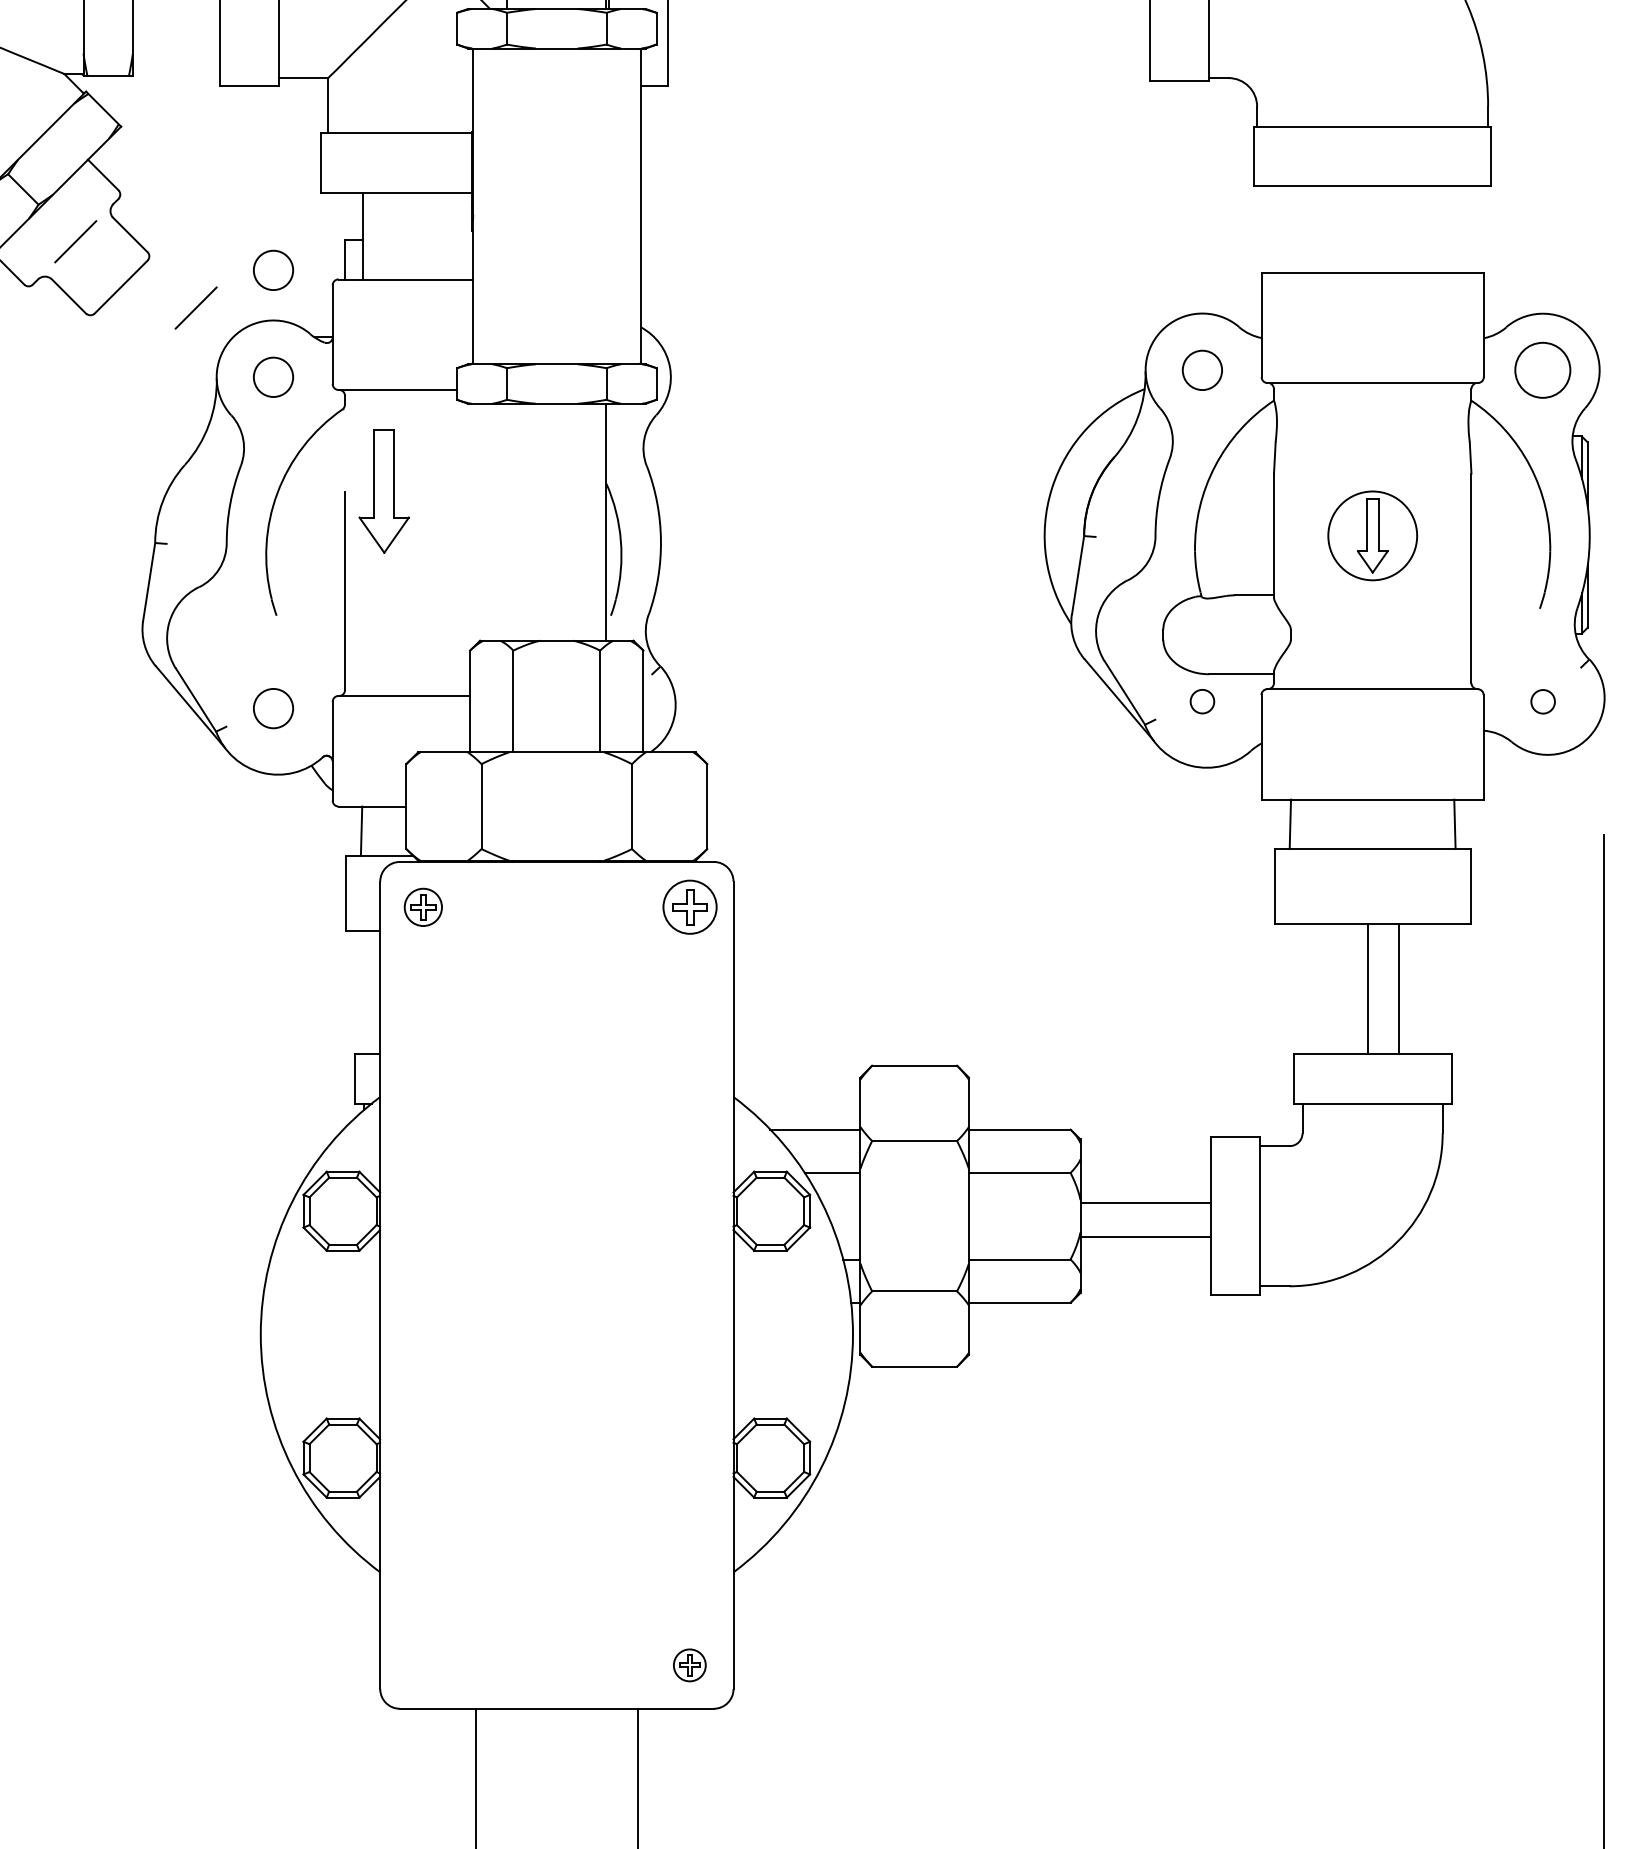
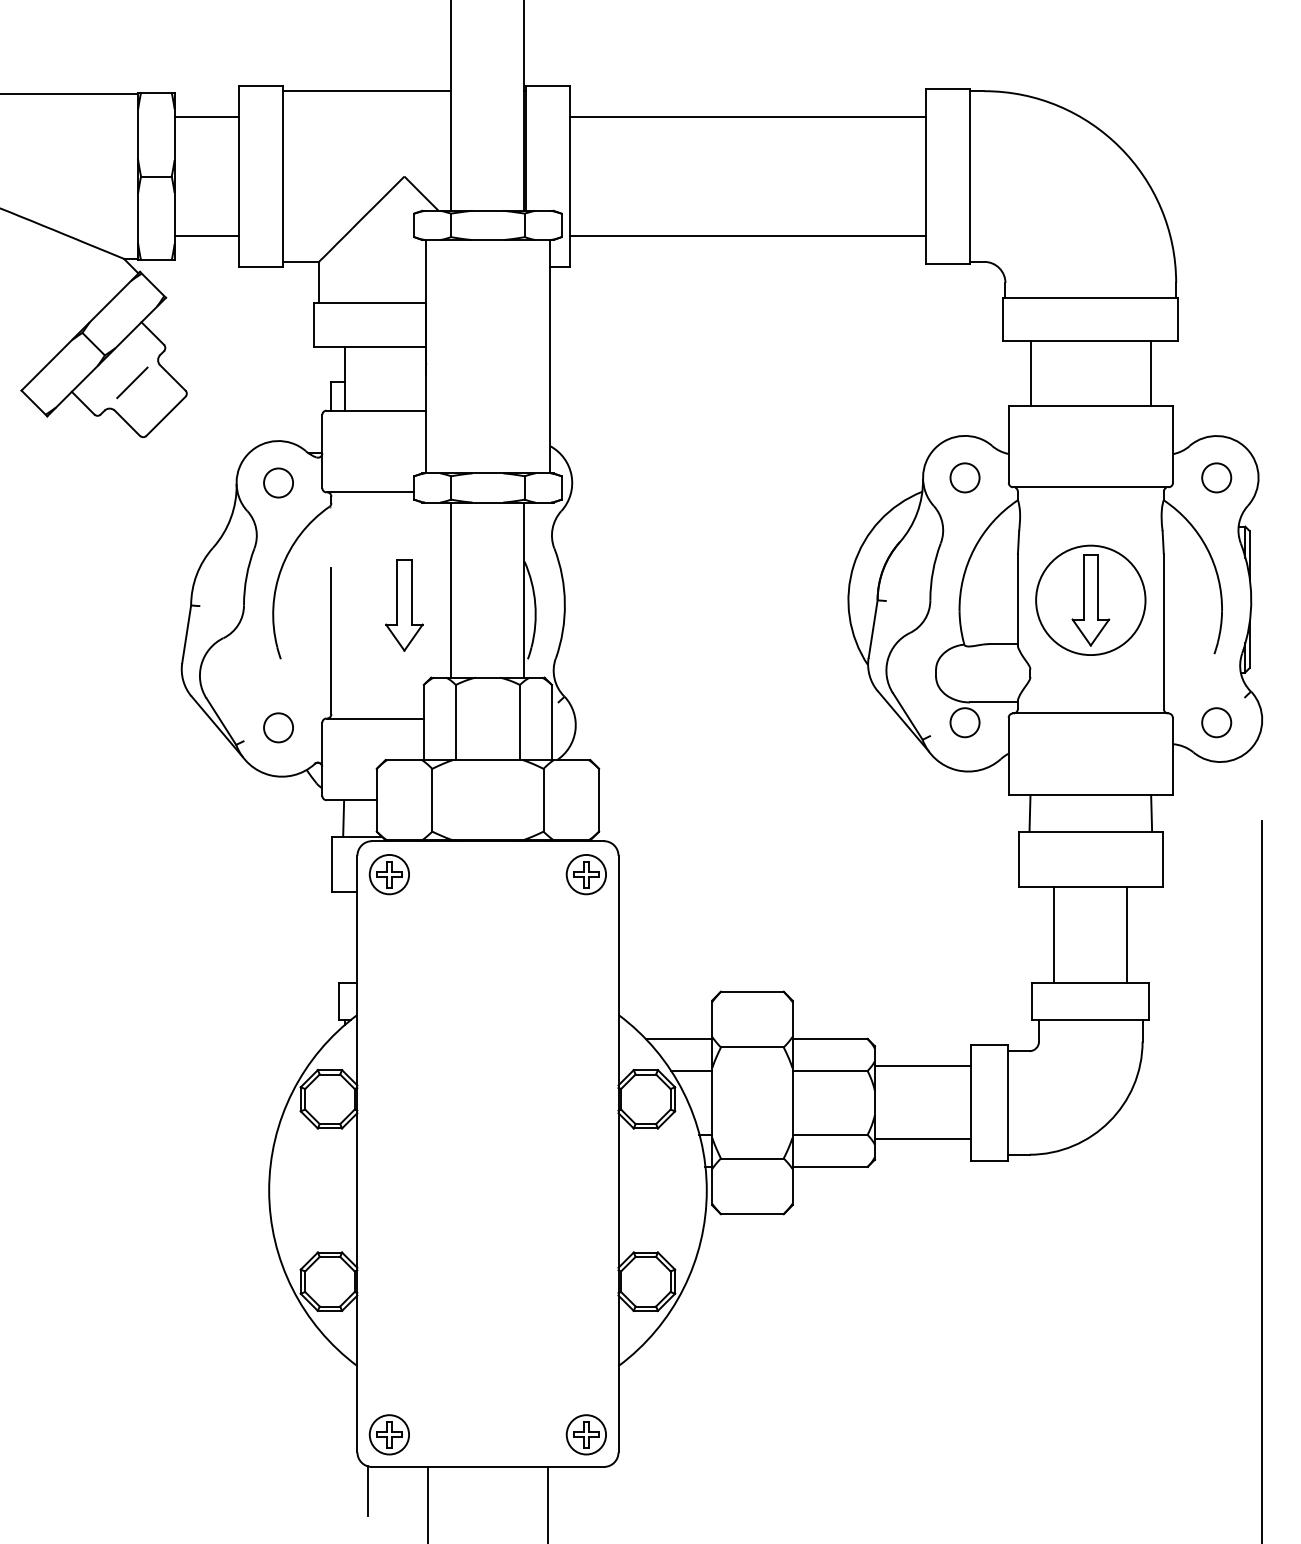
line: (175, 43) -> (206, 236), added
line: (908, 43) -> (747, 236), added
line: (1291, 229) -> (1030, 373), added
line: (1453, 229) -> (1150, 373), added
circle: (273, 269) -> (278, 403), removed
line: (196, 307) -> (221, 431), removed
circle: (1542, 369) -> (1216, 477), size x0.71
part: (384, 491) -> (404, 605), moved
line: (507, 521) -> (451, 589), added
part: (1372, 534) -> (1090, 599), size x1.67
circle: (1201, 701) -> (964, 722), size x1.67
circle: (1542, 701) -> (1216, 722), size x1.67
part: (422, 907) -> (388, 874), size x1.43
line: (1368, 989) -> (1127, 935), moved
line: (1399, 989) -> (1054, 935), moved
line: (1144, 1203) -> (922, 1139), moved
line: (1144, 1237) -> (922, 1066), moved
part: (422, 1664) -> (388, 1434), added
part: (688, 1664) -> (585, 1434), size x1.67
line: (393, 1740) -> (367, 1490), added

